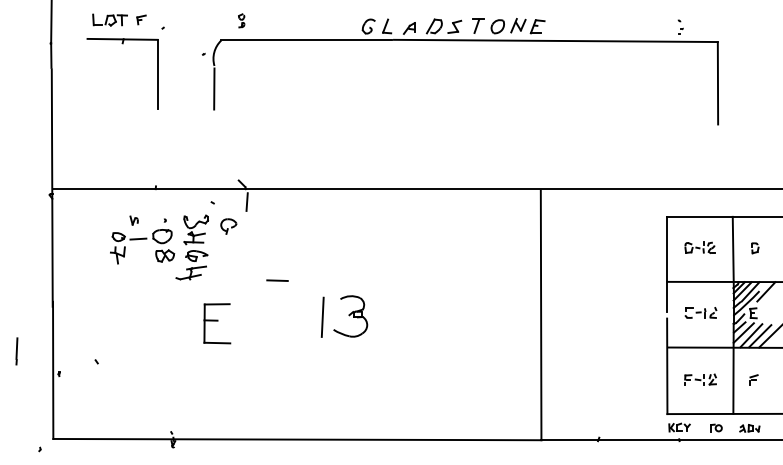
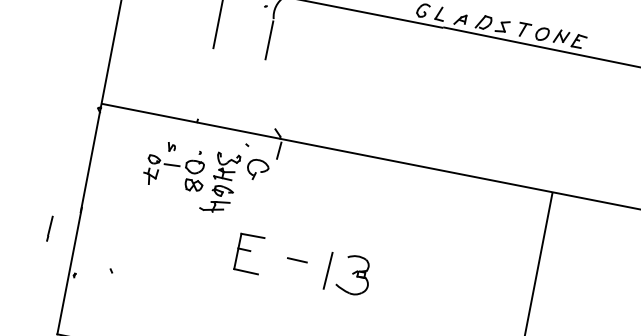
part: (228, 226) -> (257, 169), size x1.43
line: (277, 280) -> (297, 260), moved
part: (217, 323) -> (249, 253), moved
line: (16, 351) -> (49, 228), moved

